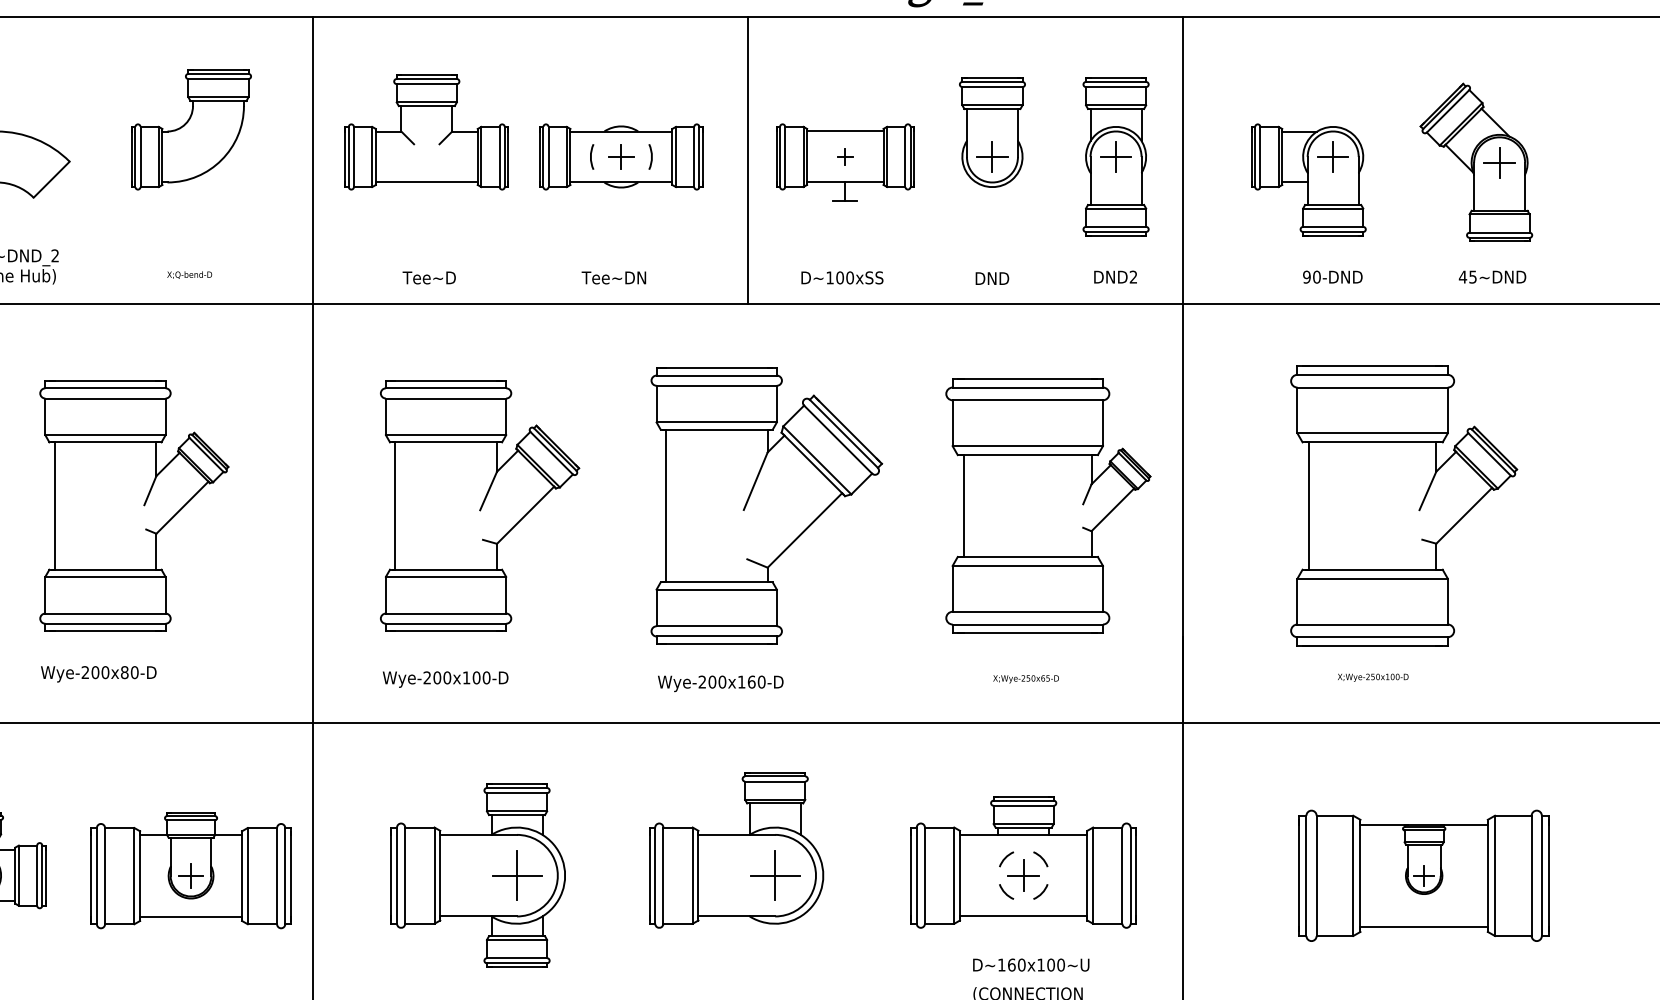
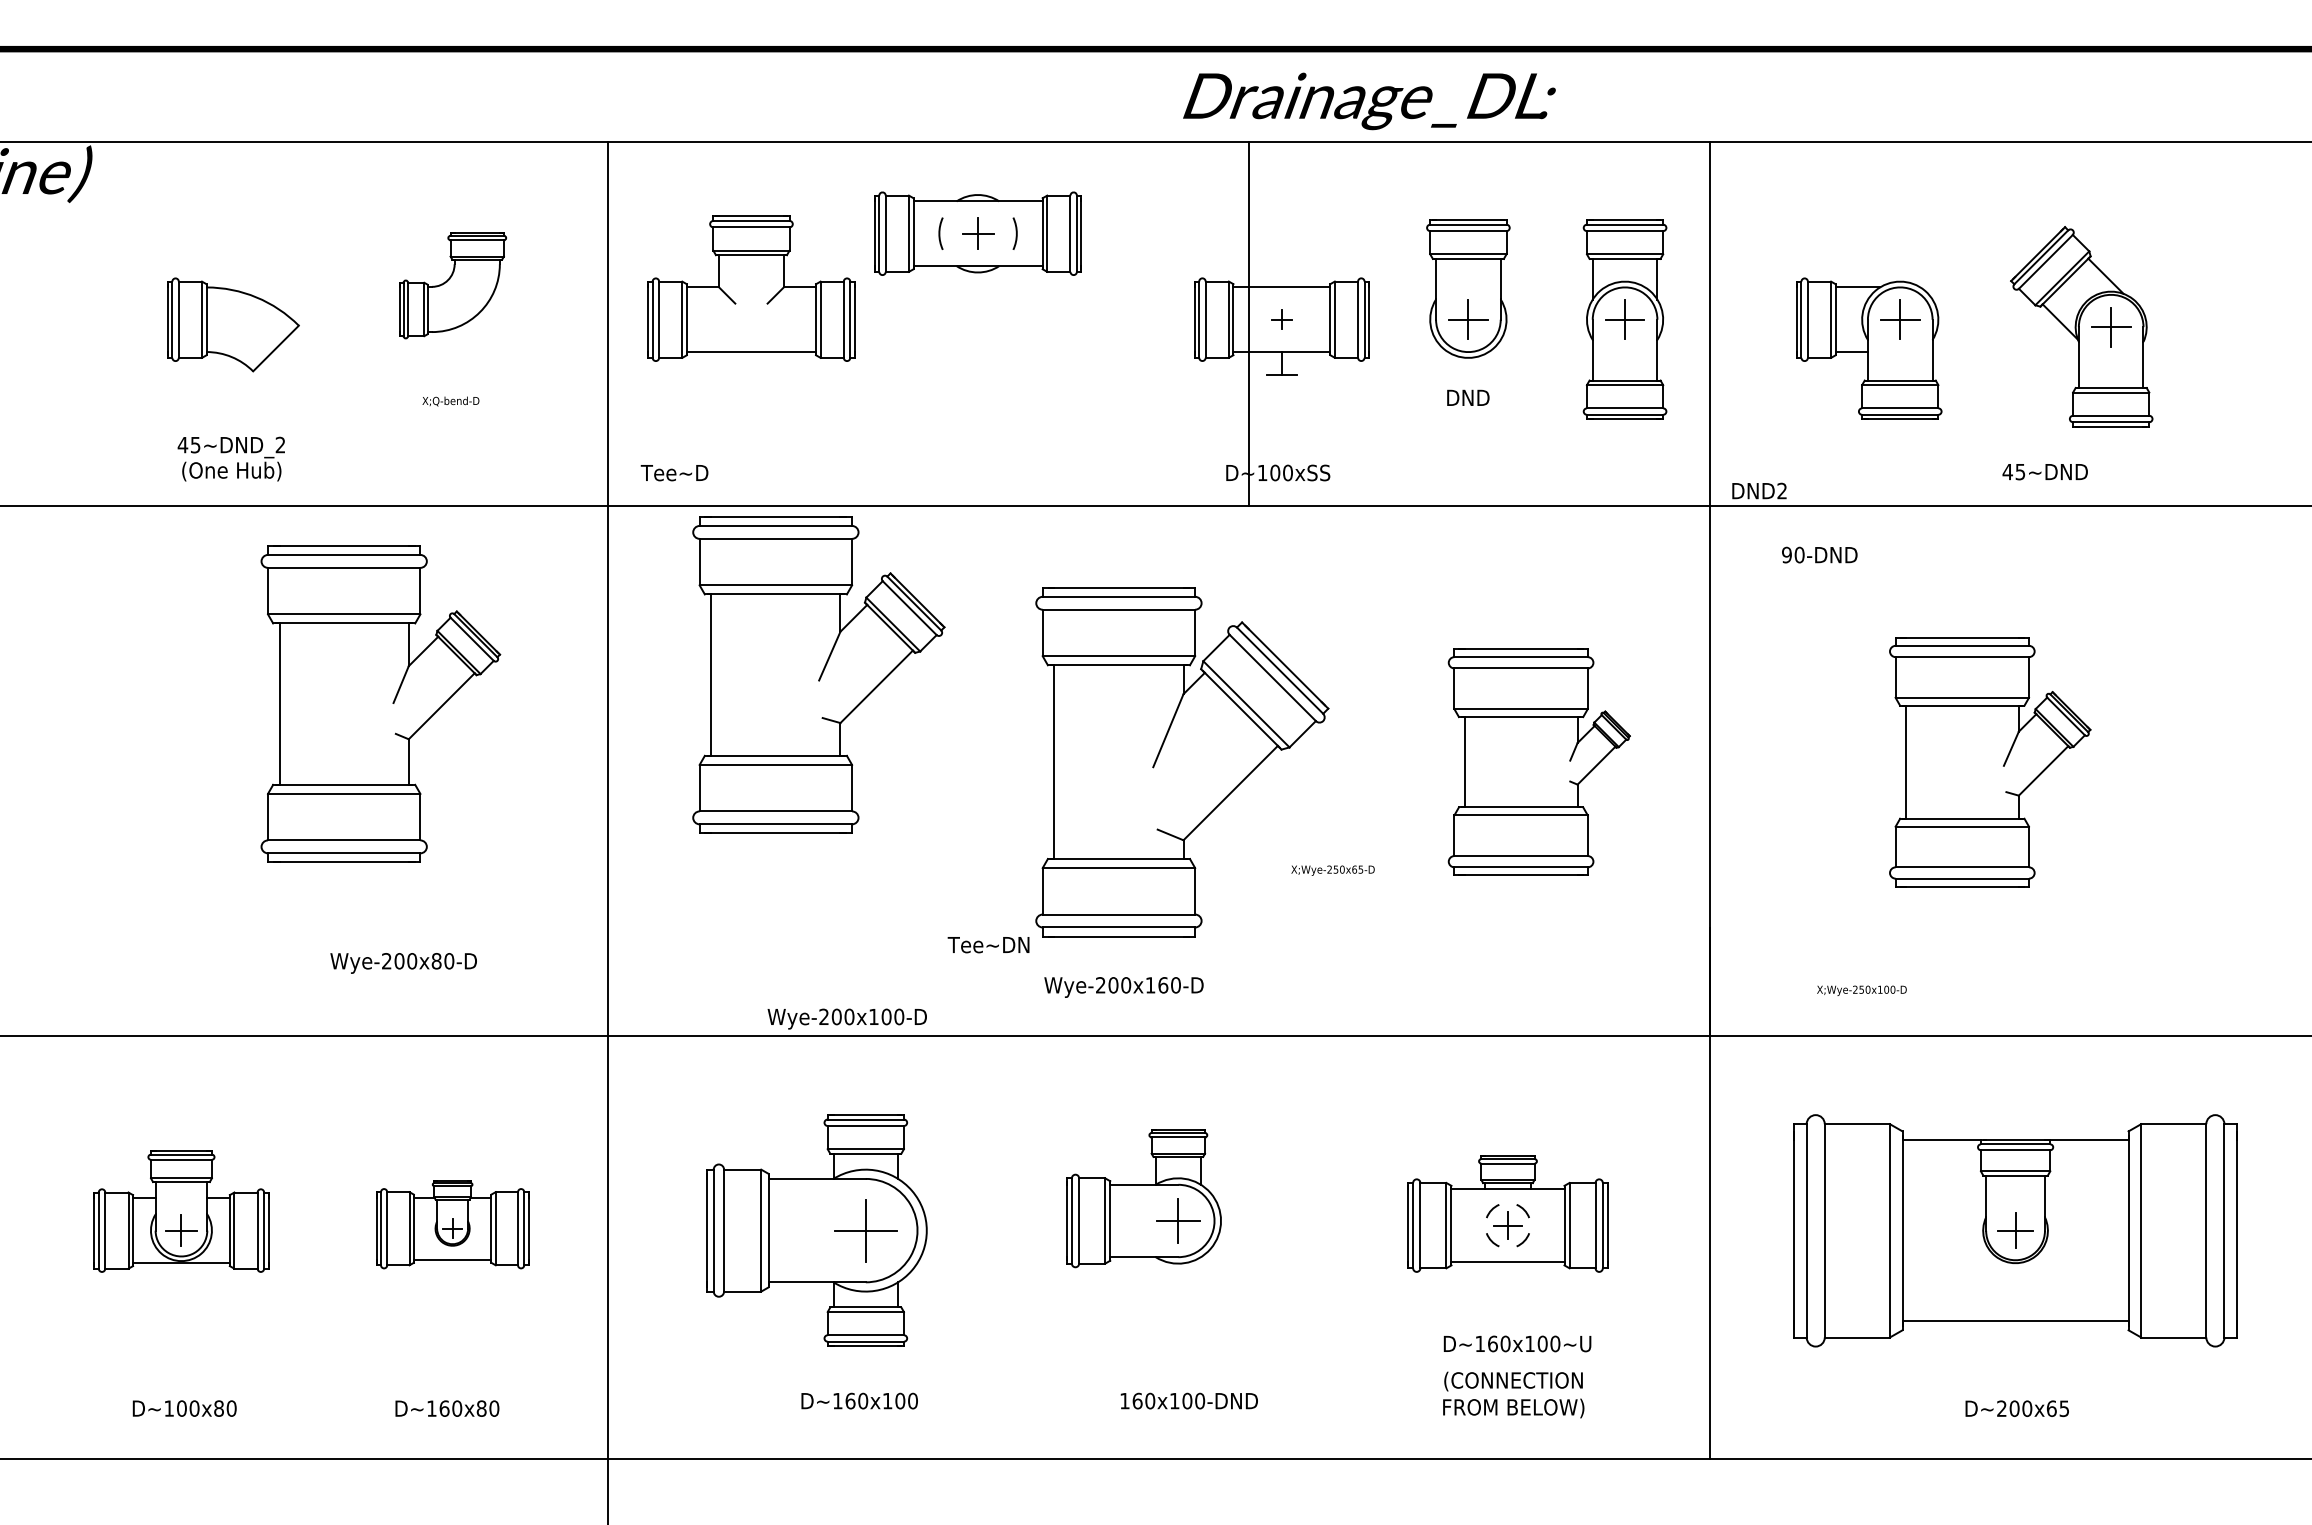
part: (191, 129) -> (453, 285), size x0.7
part: (620, 156) -> (977, 233), moved
line: (747, 159) -> (1248, 323), moved
text: (189, 275) -> (450, 401), moved
text: (1115, 276) -> (1759, 490), moved
text: (1332, 276) -> (1819, 554), moved
text: (1491, 277) -> (2044, 472), moved
text: (429, 278) -> (674, 473), moved
text: (613, 278) -> (988, 945), moved
text: (992, 278) -> (1468, 397), moved
part: (134, 505) -> (380, 703), moved
part: (479, 505) -> (818, 674), moved
part: (1048, 506) -> (1539, 762), size x0.7
part: (1404, 506) -> (1990, 762), size x0.7
text: (98, 674) -> (403, 963), moved
text: (1372, 677) -> (1861, 990), moved
text: (444, 679) -> (846, 1018), moved
text: (1025, 679) -> (1332, 870), moved
part: (736, 850) -> (1143, 1198), size x0.7
part: (1023, 862) -> (1507, 1213), size x0.7
part: (190, 870) -> (452, 1224), size x0.6
part: (1424, 875) -> (2015, 1230), size x1.4

